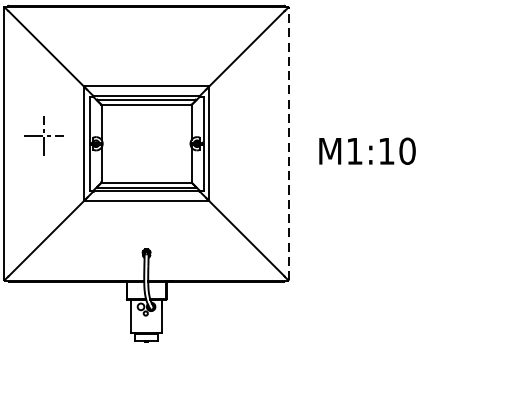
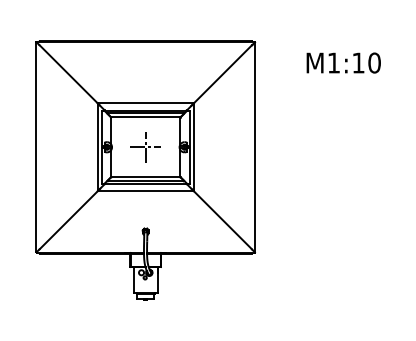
part: (43, 136) -> (145, 147), moved
line: (289, 142) -> (255, 146), dashed -> solid
text: (367, 150) -> (343, 62), moved

